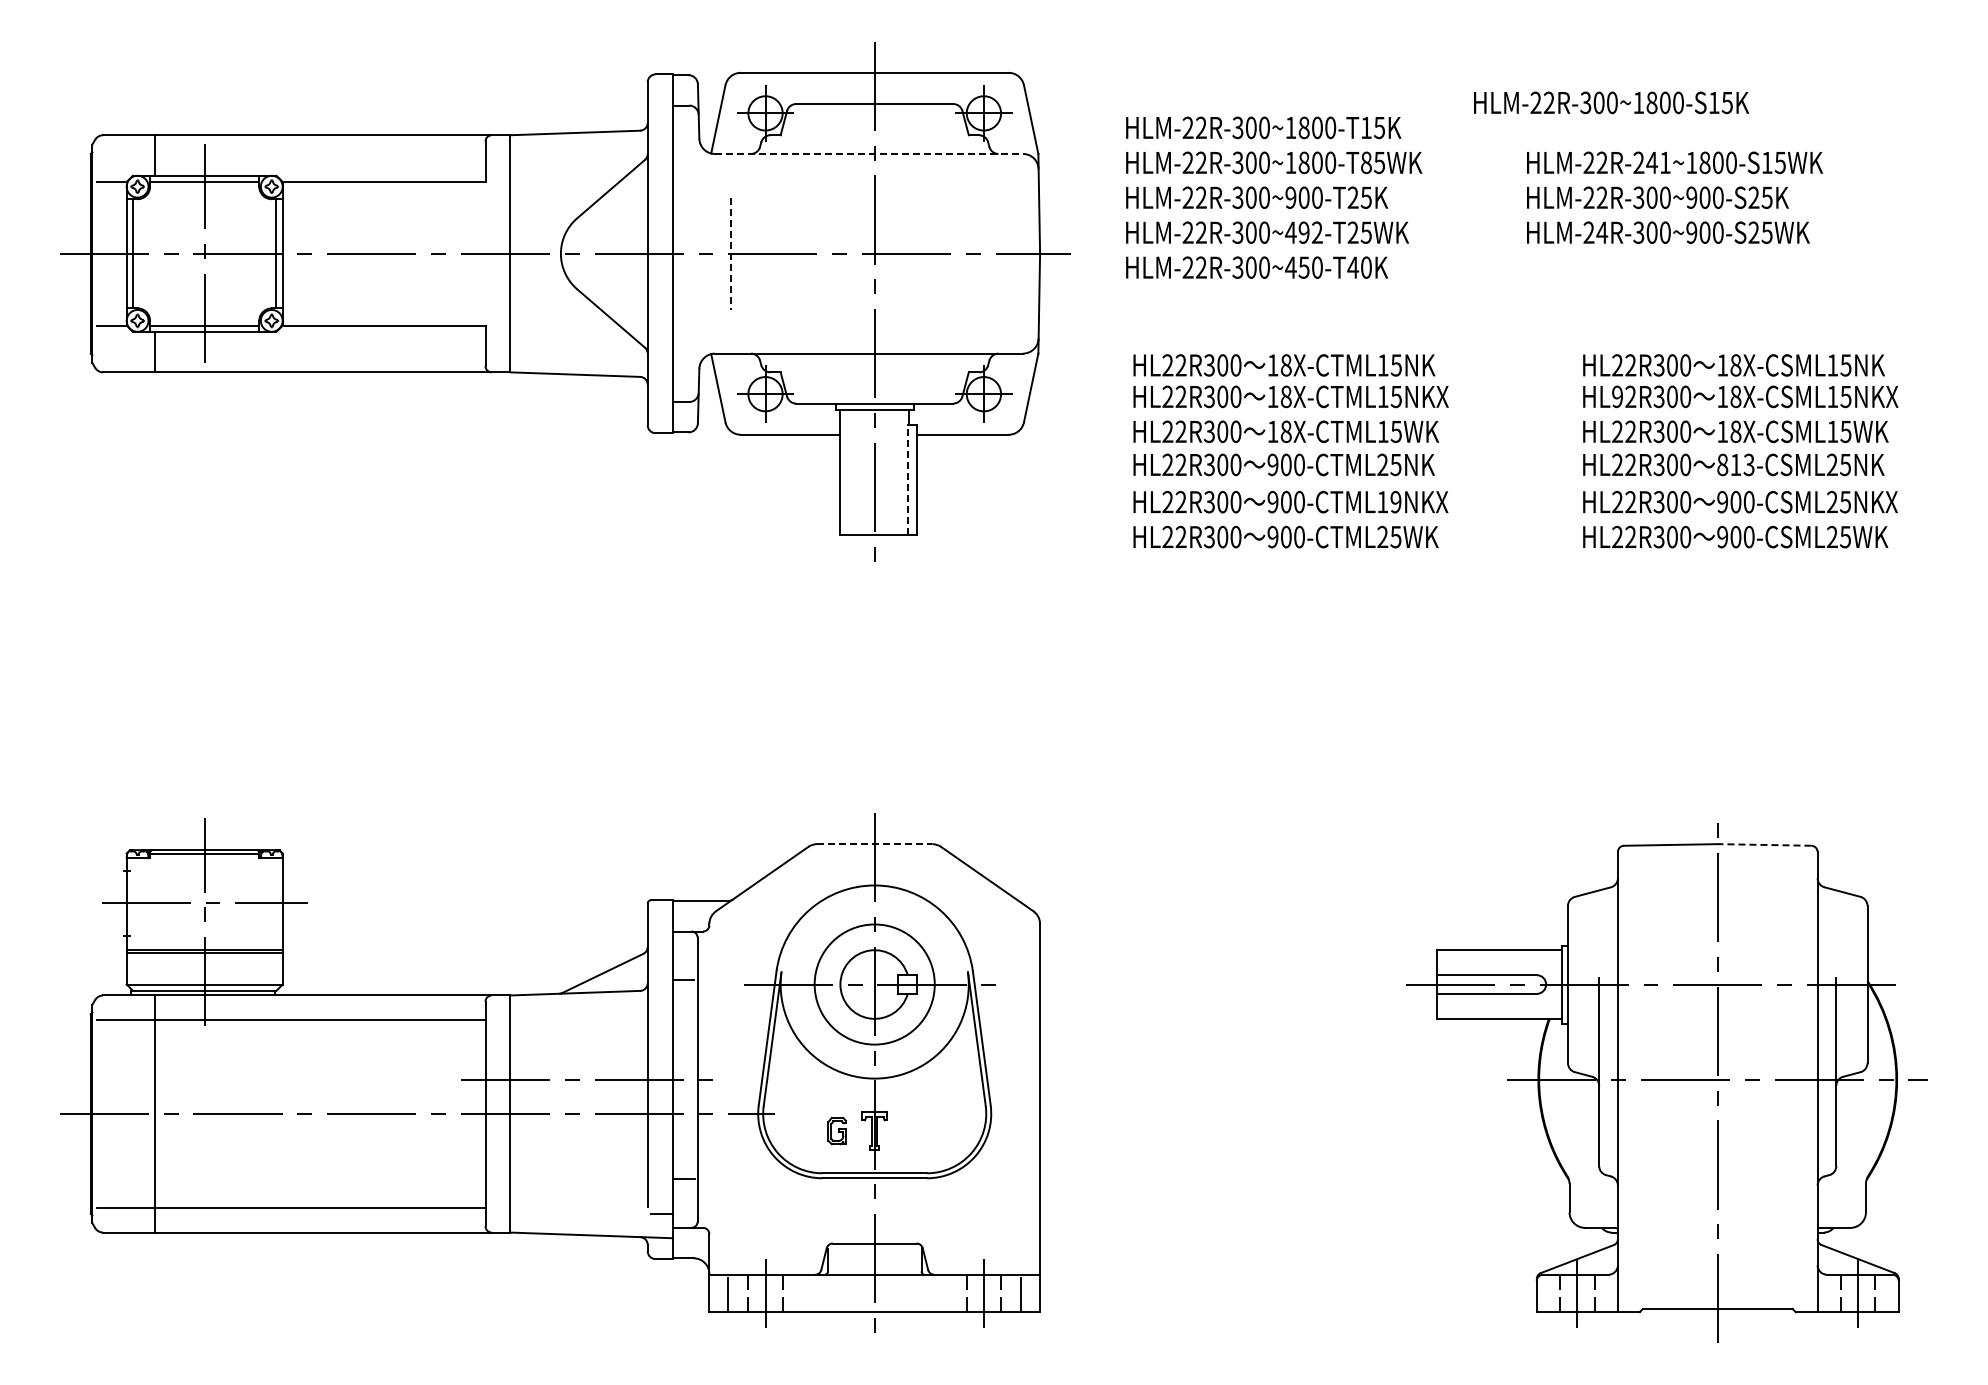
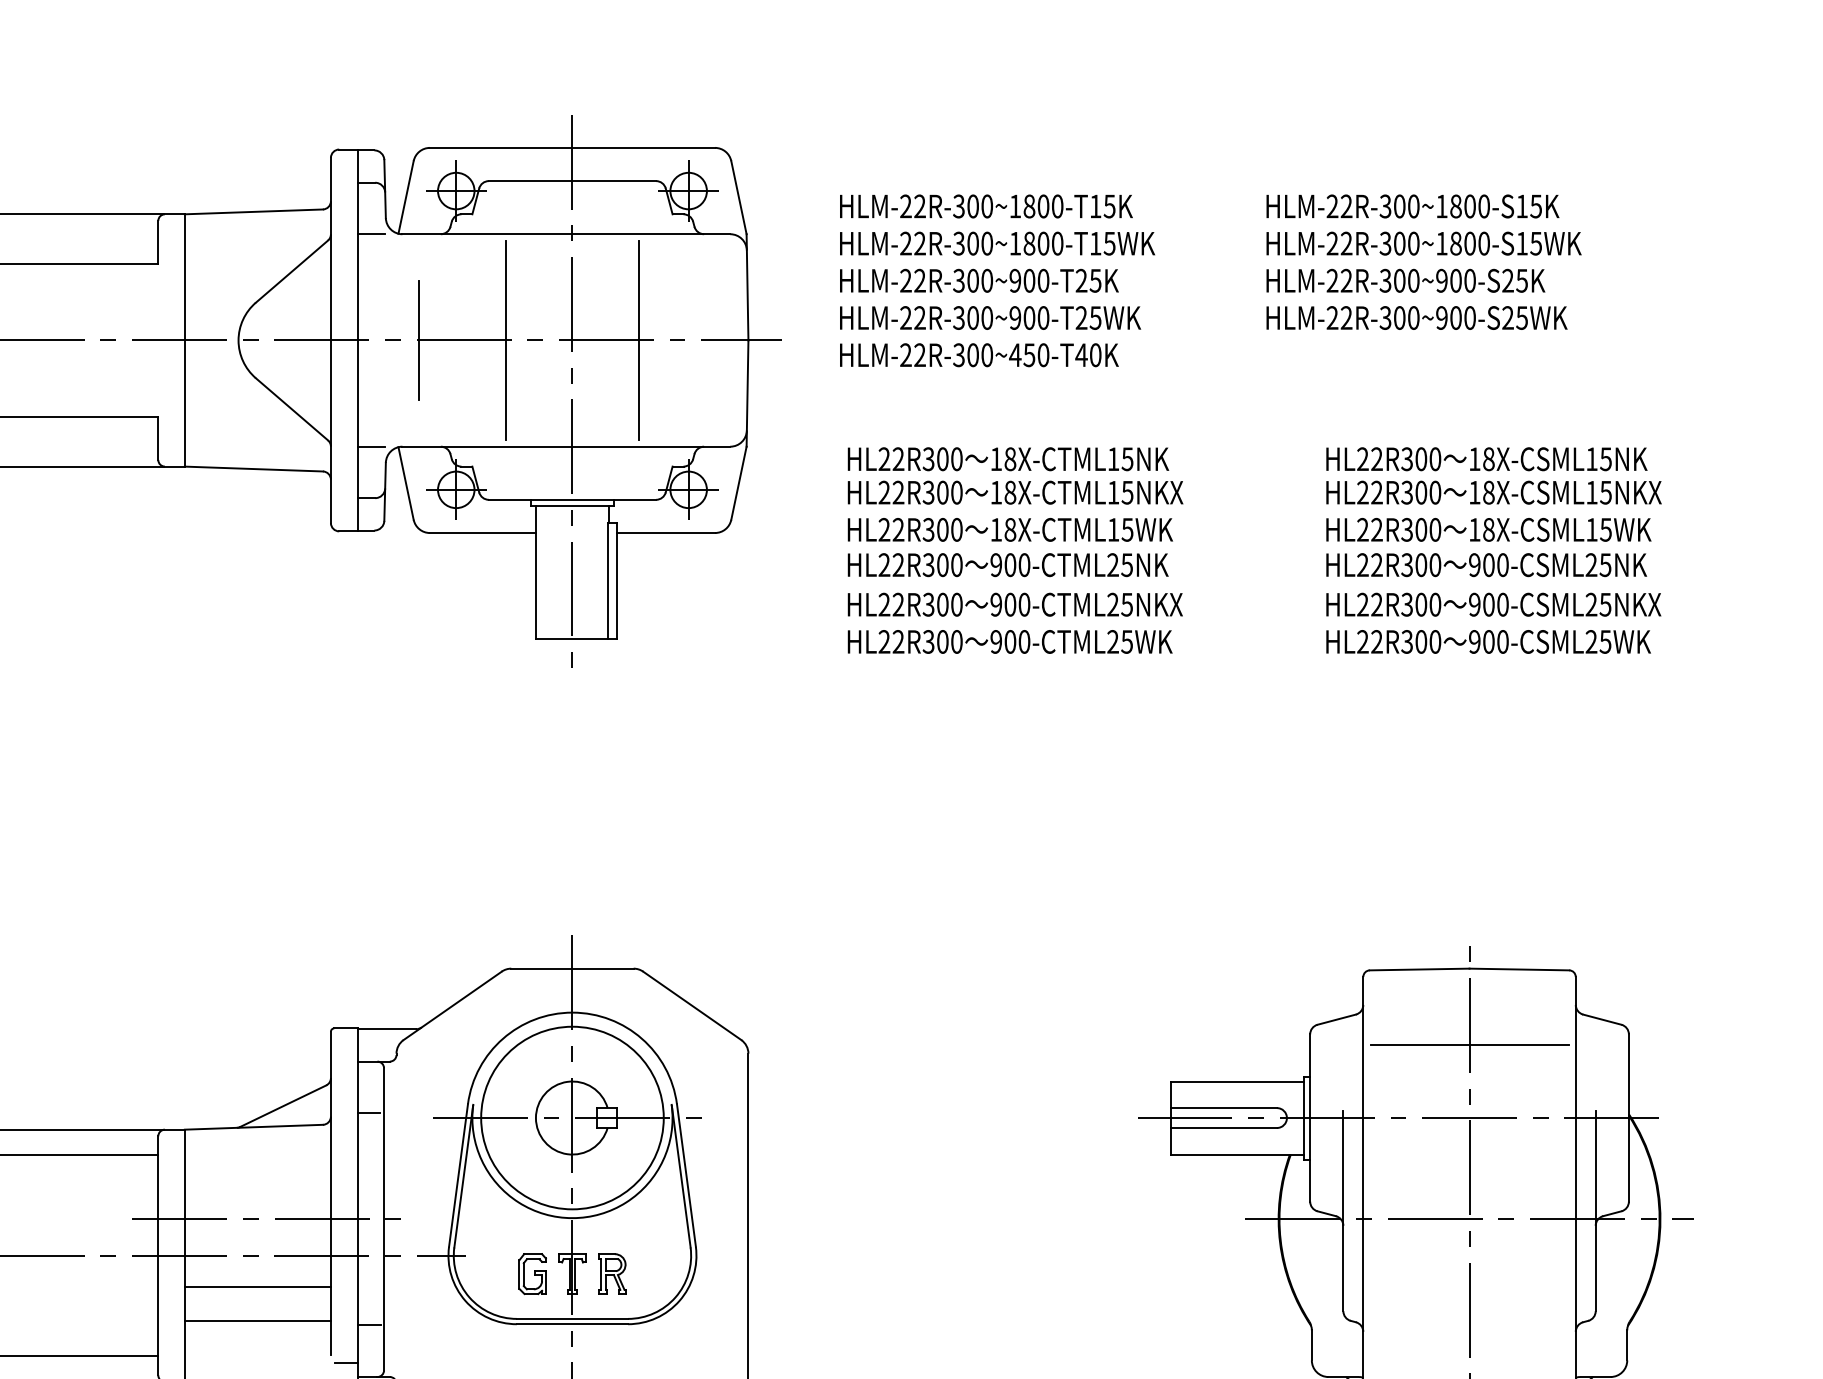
text: (1611, 102) -> (1412, 206), moved
line: (685, 153) -> (371, 233), added
line: (869, 153) -> (566, 233), dashed -> solid
text: (1366, 162) -> (1095, 243), HLM-22R-300~1800-T85WK -> HLM-22R-300~1800-T15WK
text: (1651, 162) -> (1399, 243), HLM-22R-241~1800-S15WK -> HLM-22R-300~1800-S15WK
text: (1303, 232) -> (1028, 317), HLM-22R-300~492-T25WK -> HLM-22R-300~900-T25WK
text: (1602, 232) -> (1346, 317), HLM-24R-300~900-S25WK -> HLM-22R-300~900-S25WK
line: (812, 253) -> (506, 340), added
line: (937, 253) -> (639, 340), added
line: (730, 254) -> (419, 341), dashed -> solid
line: (685, 353) -> (371, 446), added
text: (1617, 397) -> (1362, 493), HL92R300 -> HL22R300
text: (1735, 464) -> (1488, 564), 813-CSML25NK -> 900-CSML25NK
line: (907, 480) -> (607, 581), dashed -> solid
text: (1389, 501) -> (1120, 604), 900-CTML19NKX -> 900-CTML25NKX
line: (874, 844) -> (572, 969), dashed -> solid
line: (1764, 844) -> (1519, 969), dashed -> solid
line: (1717, 915) -> (1469, 1044), added
circle: (874, 984) -> (572, 1118), size x1.43
part: (836, 1130) -> (531, 1273), size x1.43
part: (912, 1130) -> (612, 1273), added
line: (578, 1143) -> (257, 1287), added
line: (578, 1175) -> (257, 1321), added

